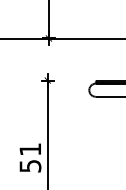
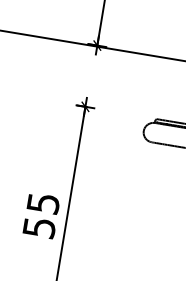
text: (30, 149) -> (43, 203), 51 -> 55

